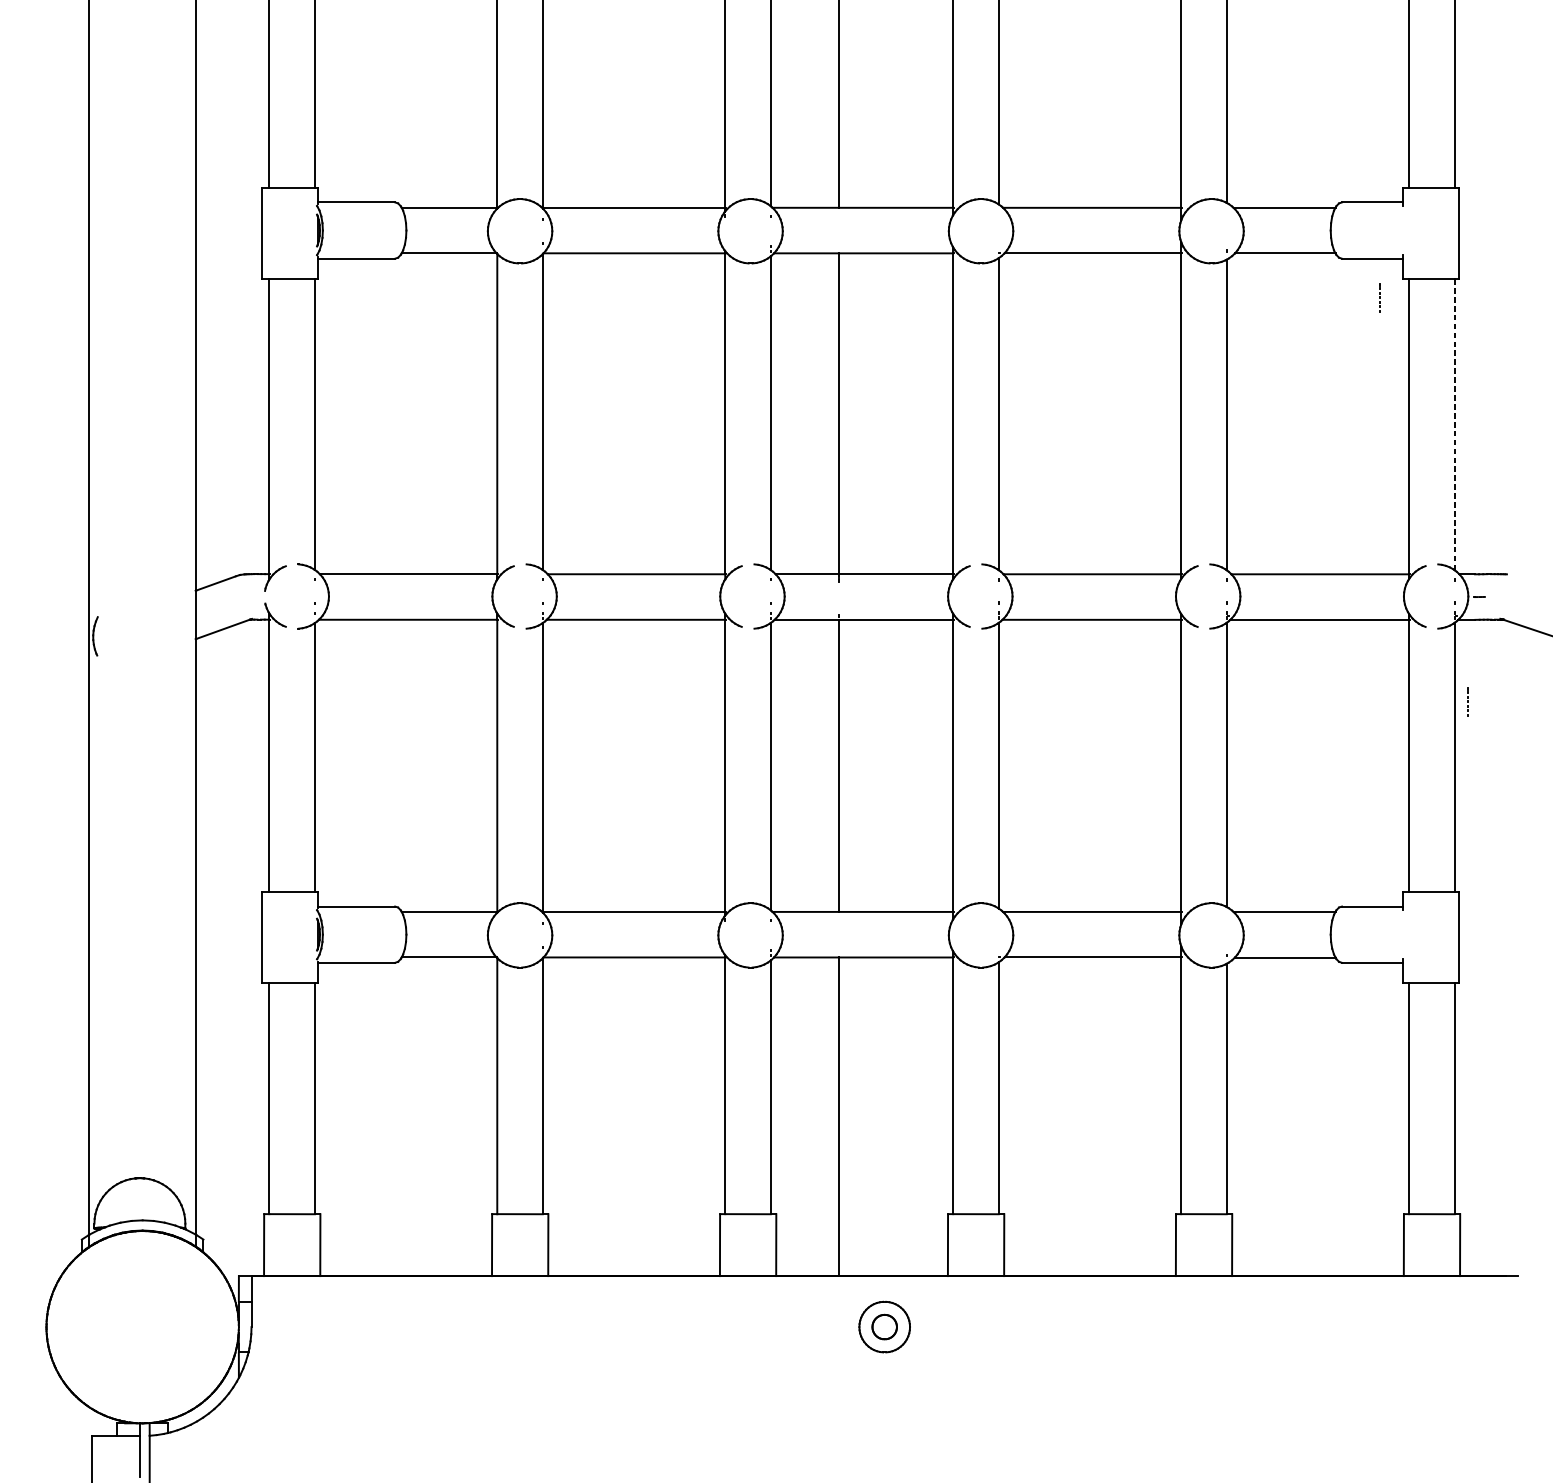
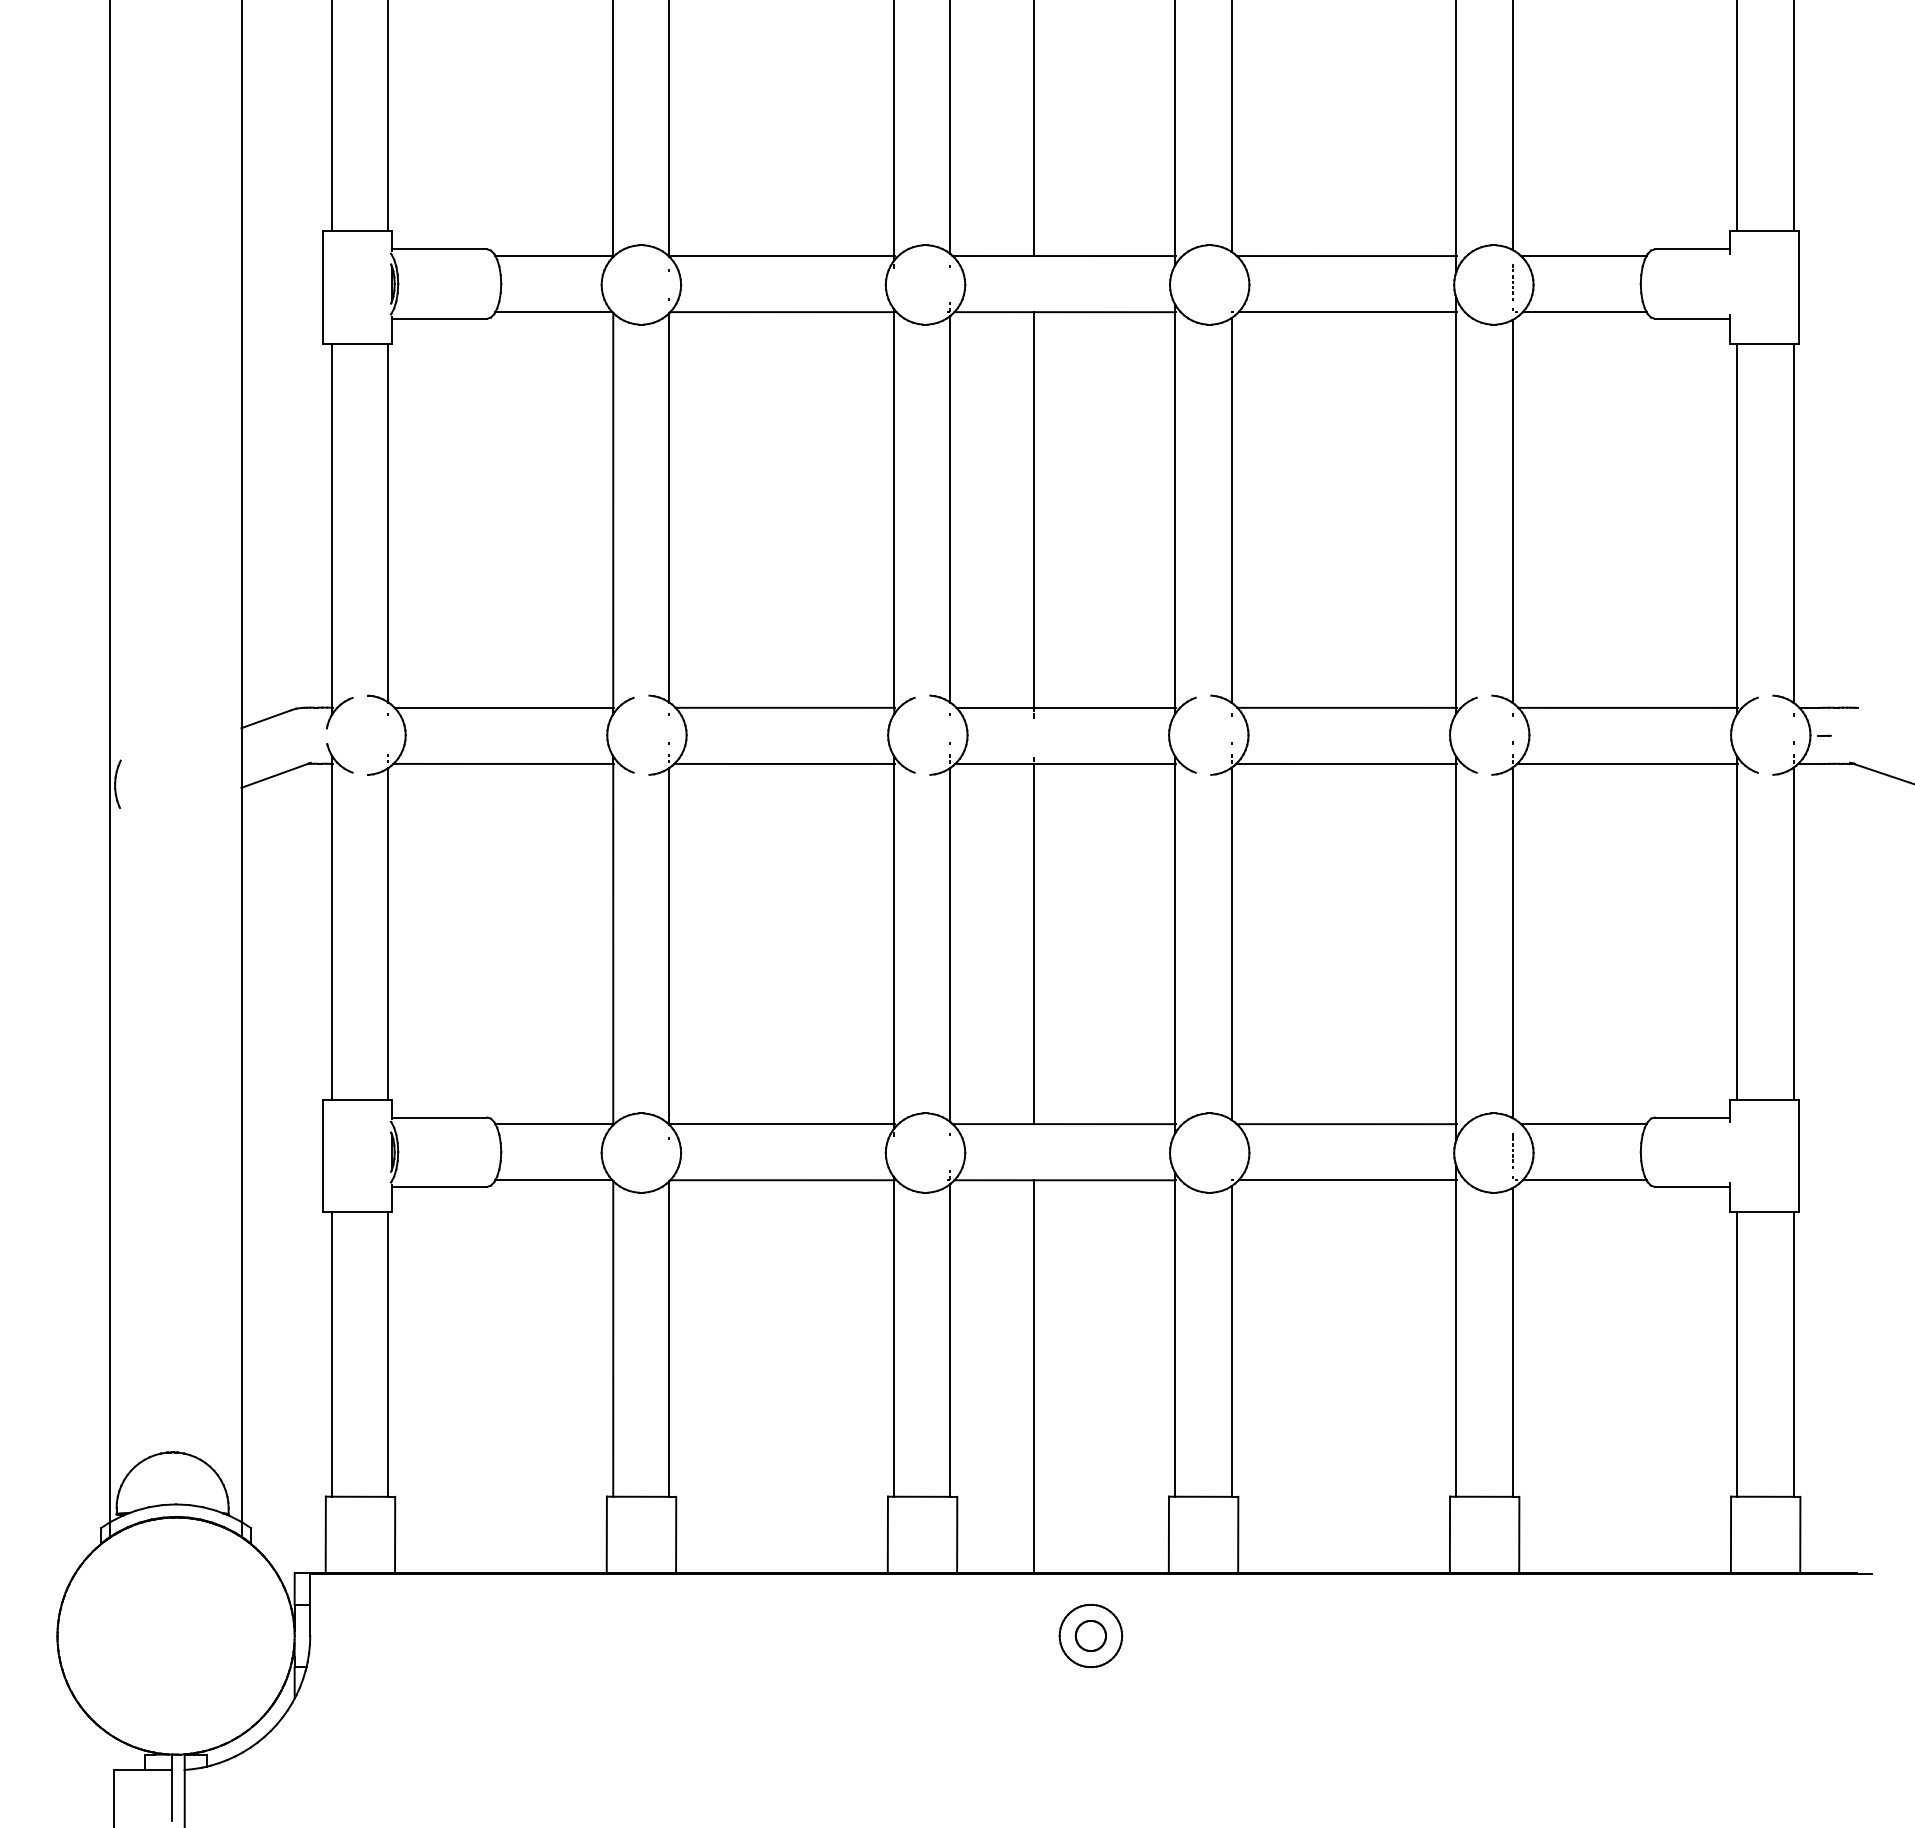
line: (1379, 298) -> (1512, 282), moved
line: (1454, 424) -> (1793, 523), dashed -> solid
line: (1468, 702) -> (1512, 1150), moved

